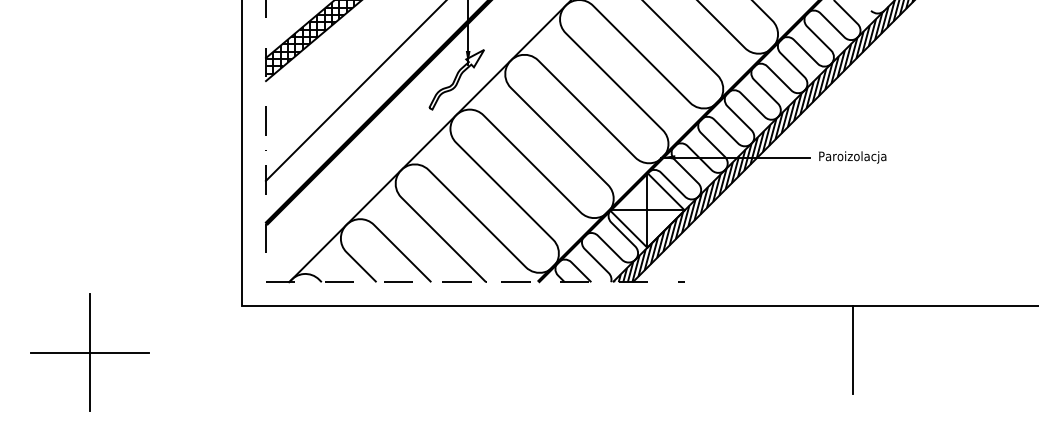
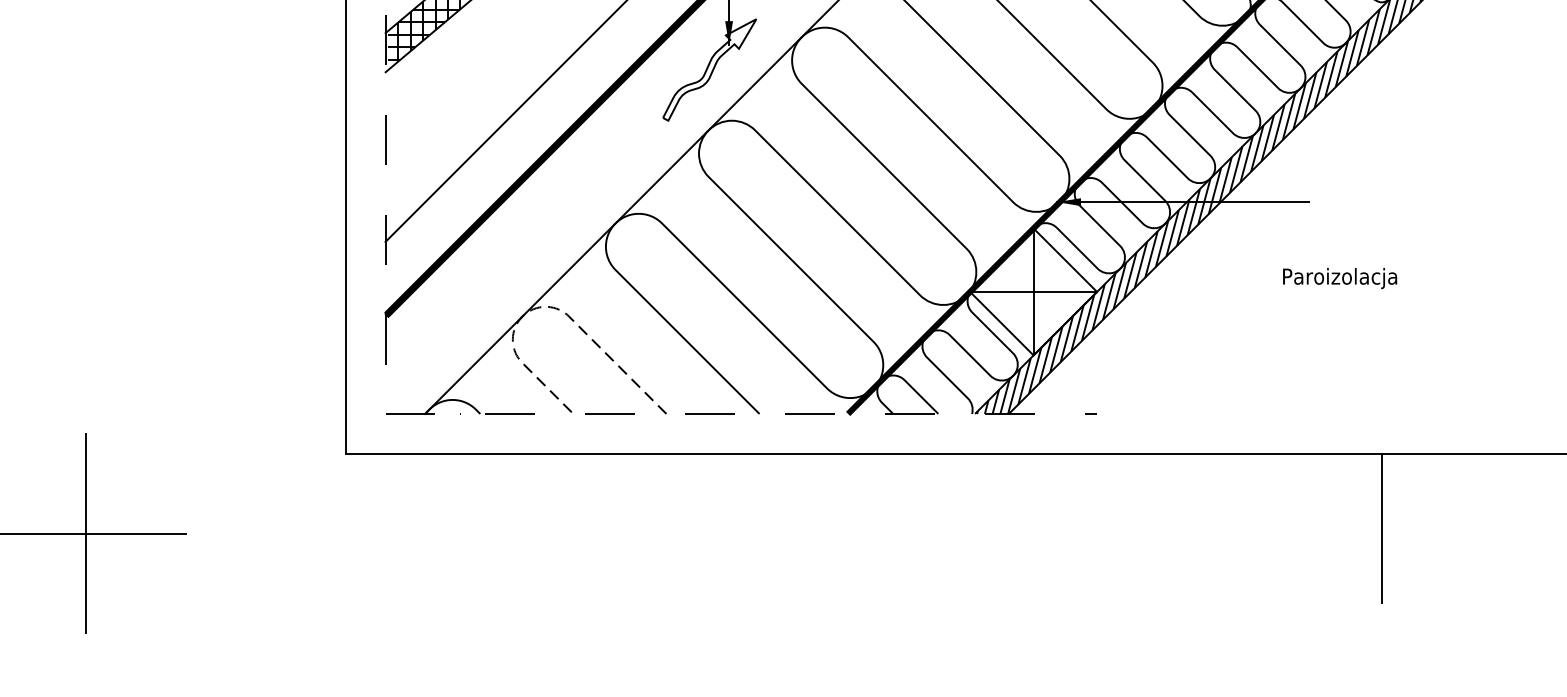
text: (852, 157) -> (1339, 278), moved
line: (360, 219) -> (546, 307), solid -> dashed

